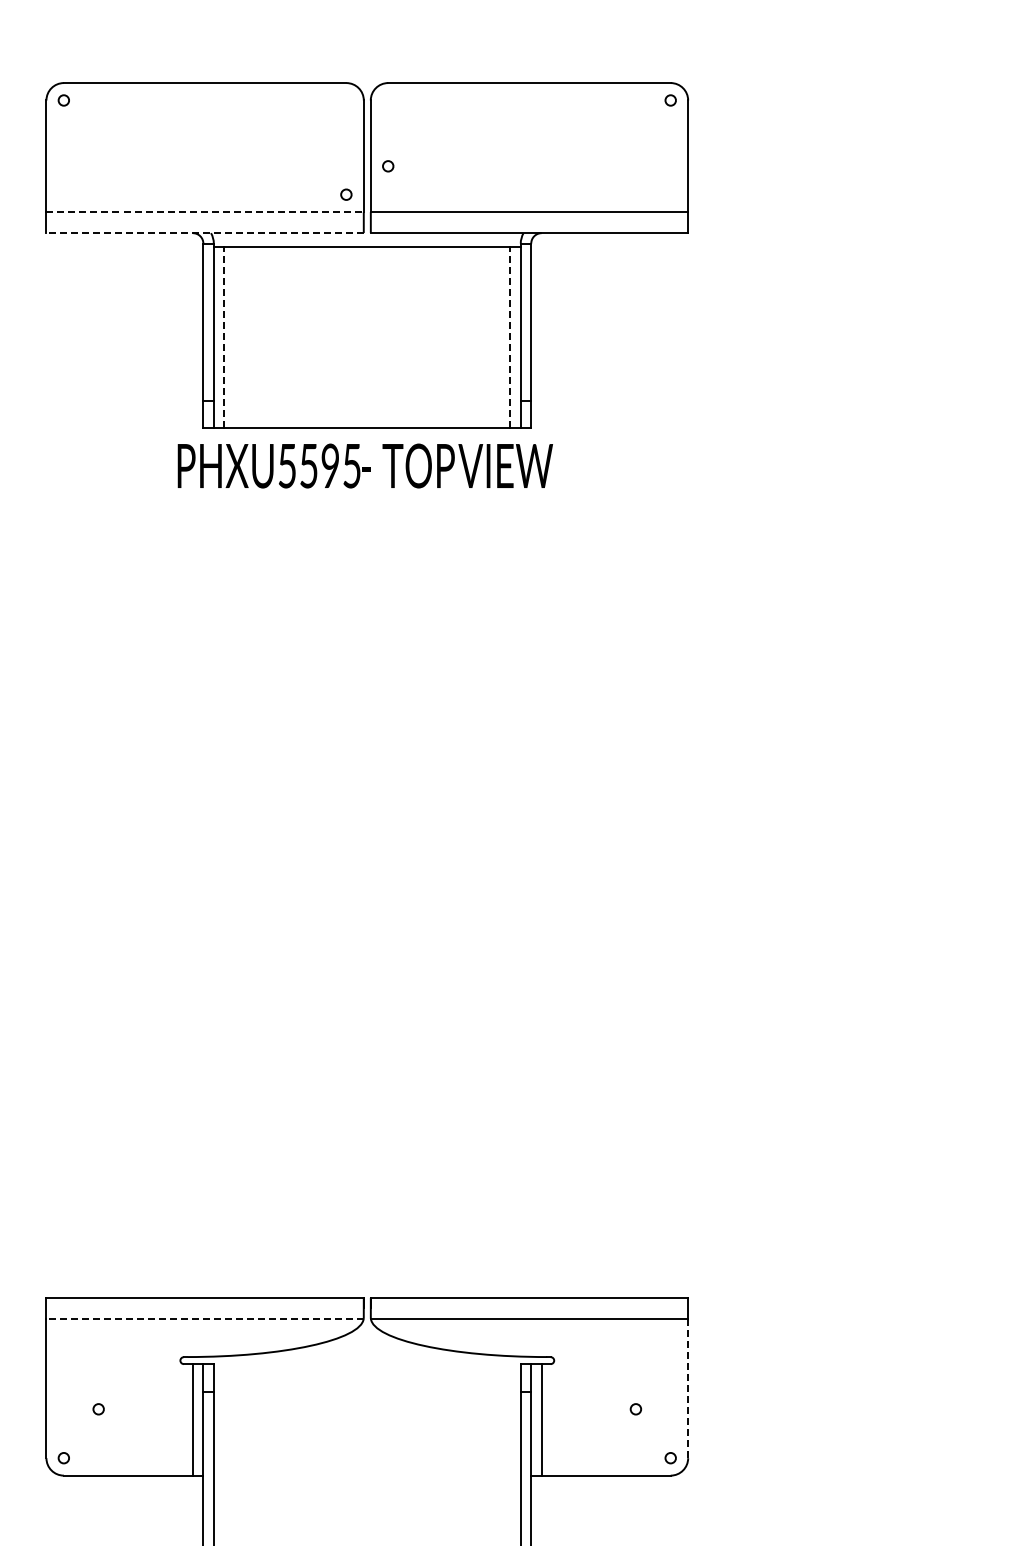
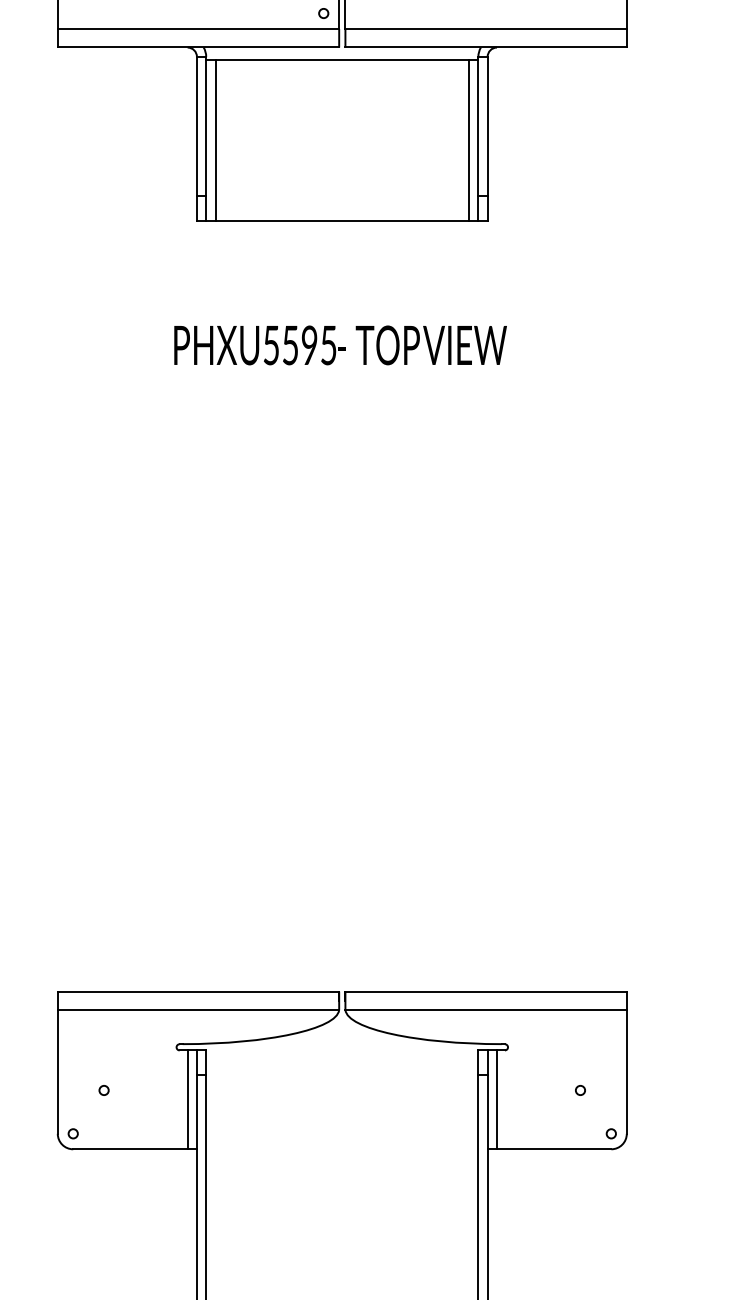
line: (205, 212) -> (198, 29), dashed -> solid
line: (205, 233) -> (198, 47), dashed -> solid
line: (224, 337) -> (215, 140), dashed -> solid
line: (510, 337) -> (469, 140), dashed -> solid
text: (364, 465) -> (339, 344), moved
line: (205, 1318) -> (198, 1009), dashed -> solid
line: (688, 1388) -> (627, 1072), dashed -> solid

